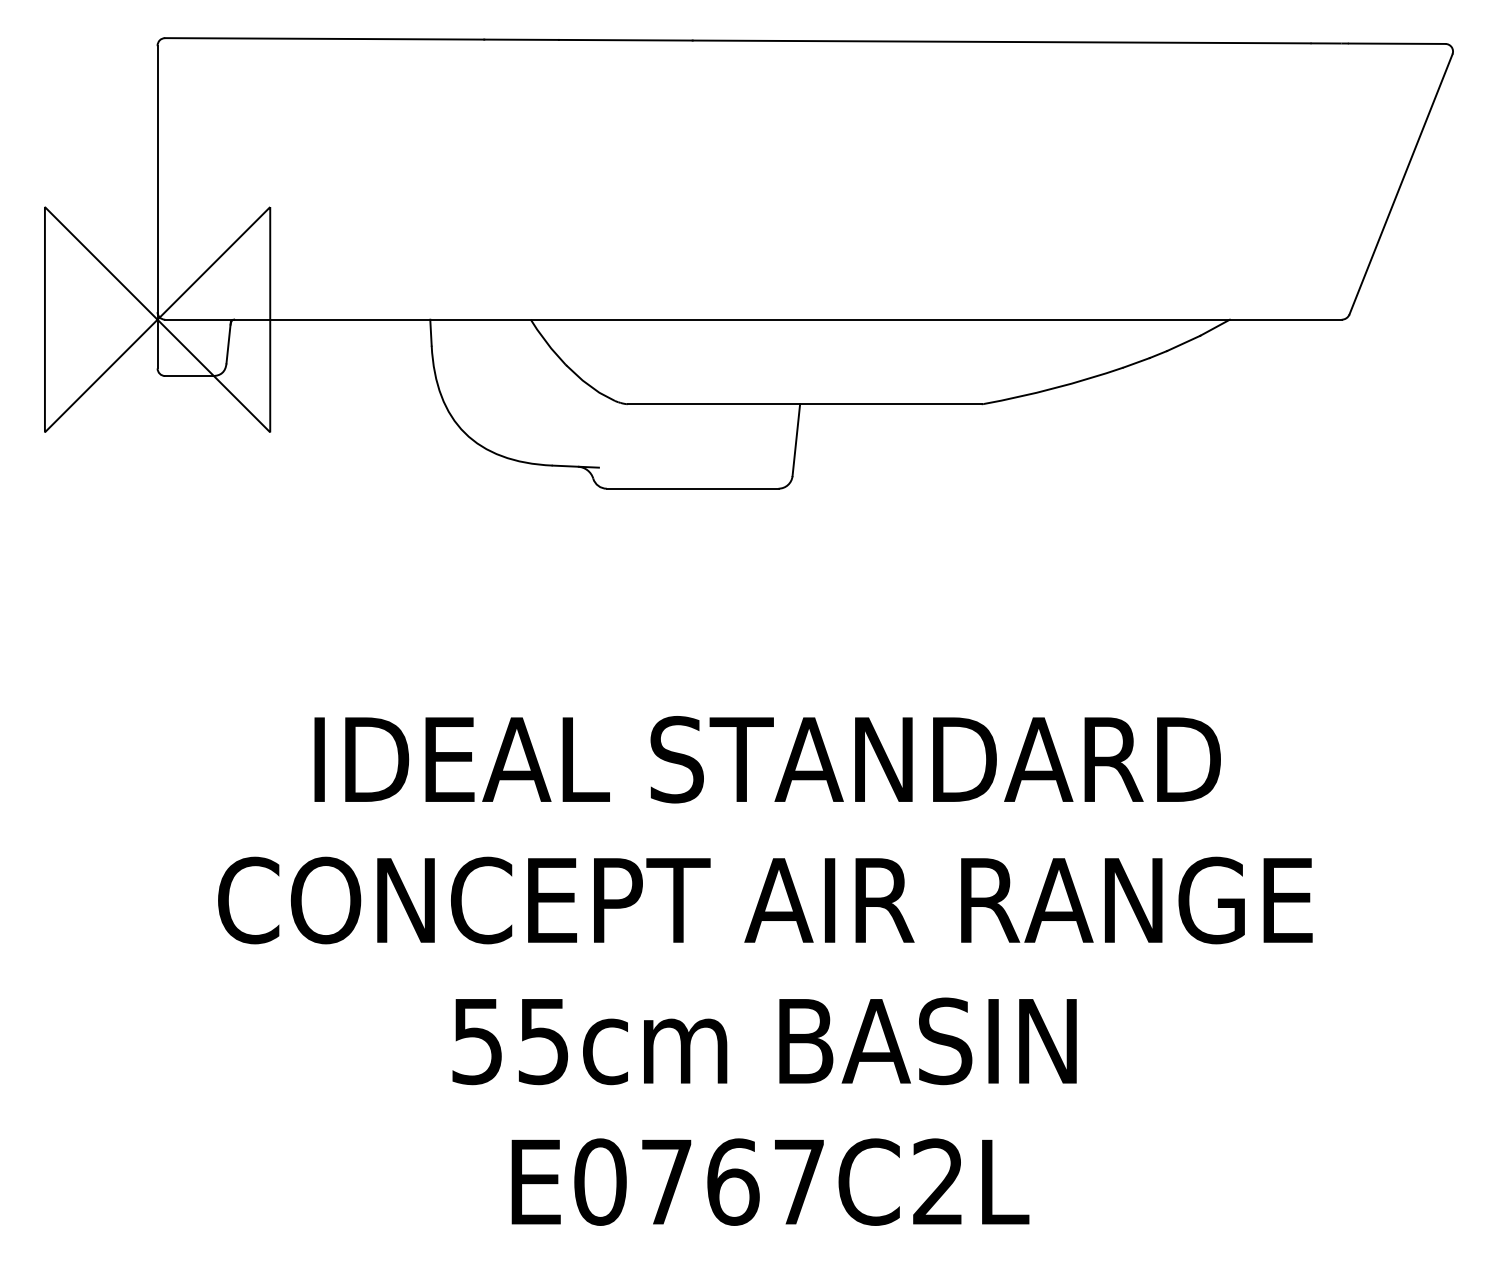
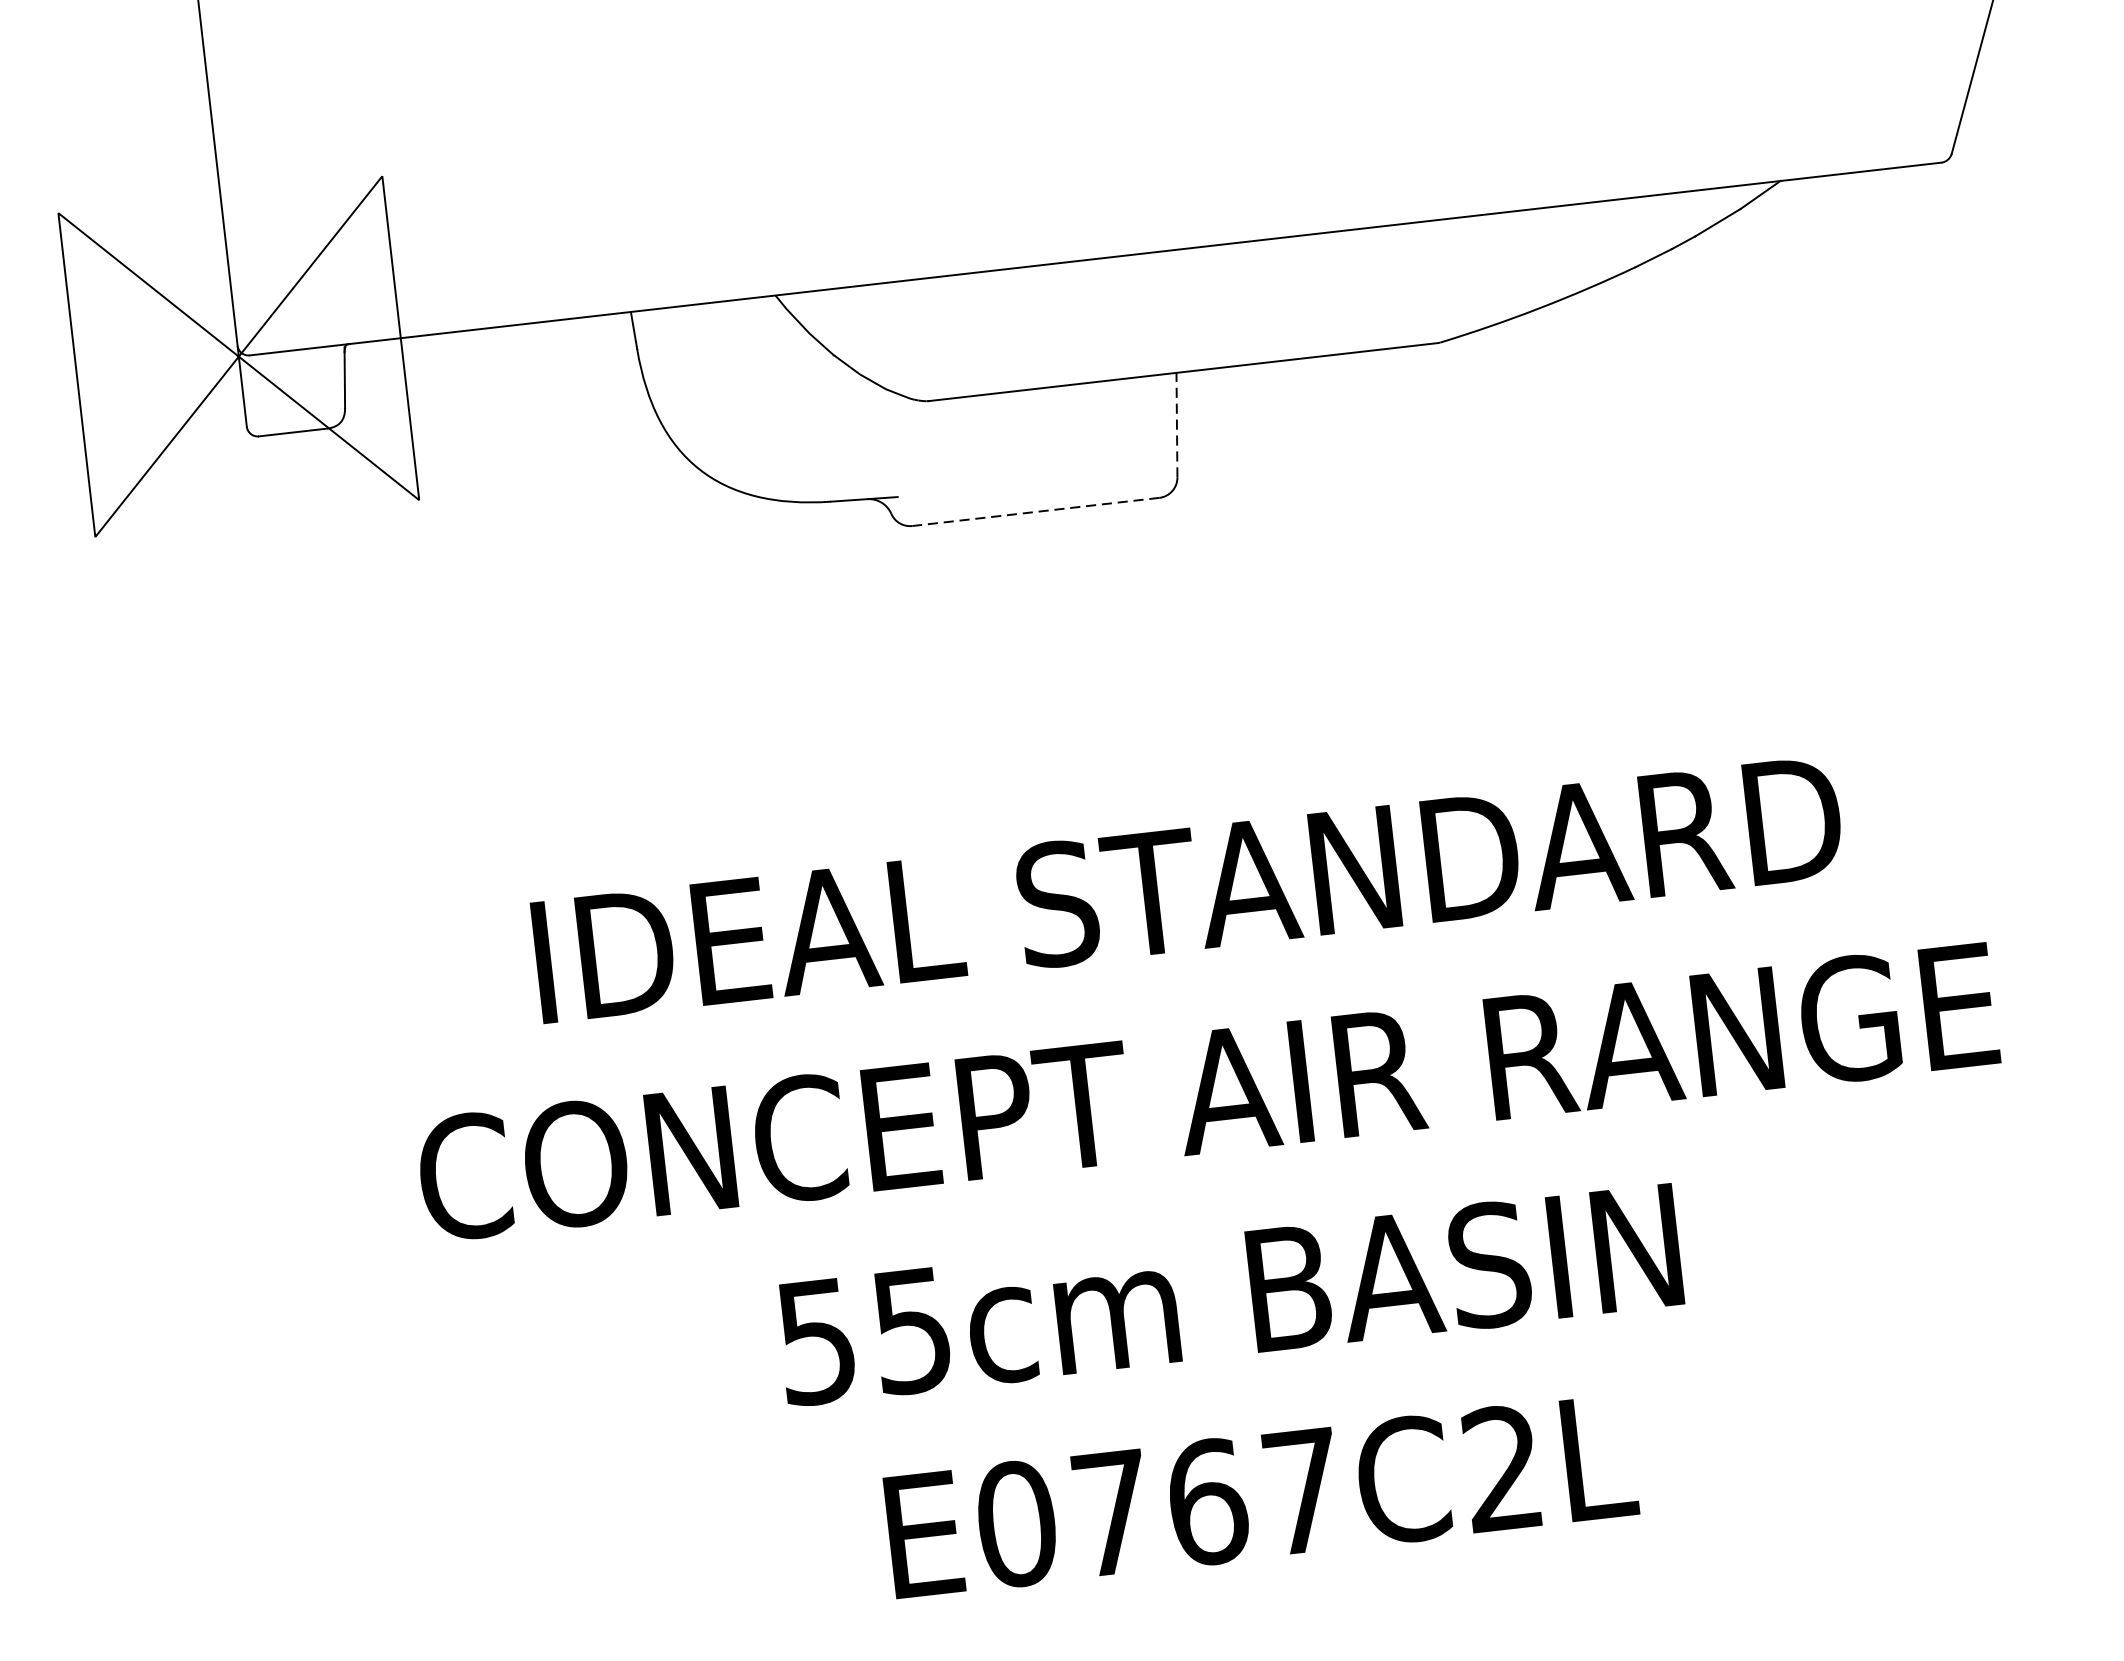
line: (796, 439) -> (1177, 424), solid -> dashed
line: (692, 488) -> (1035, 511), solid -> dashed

